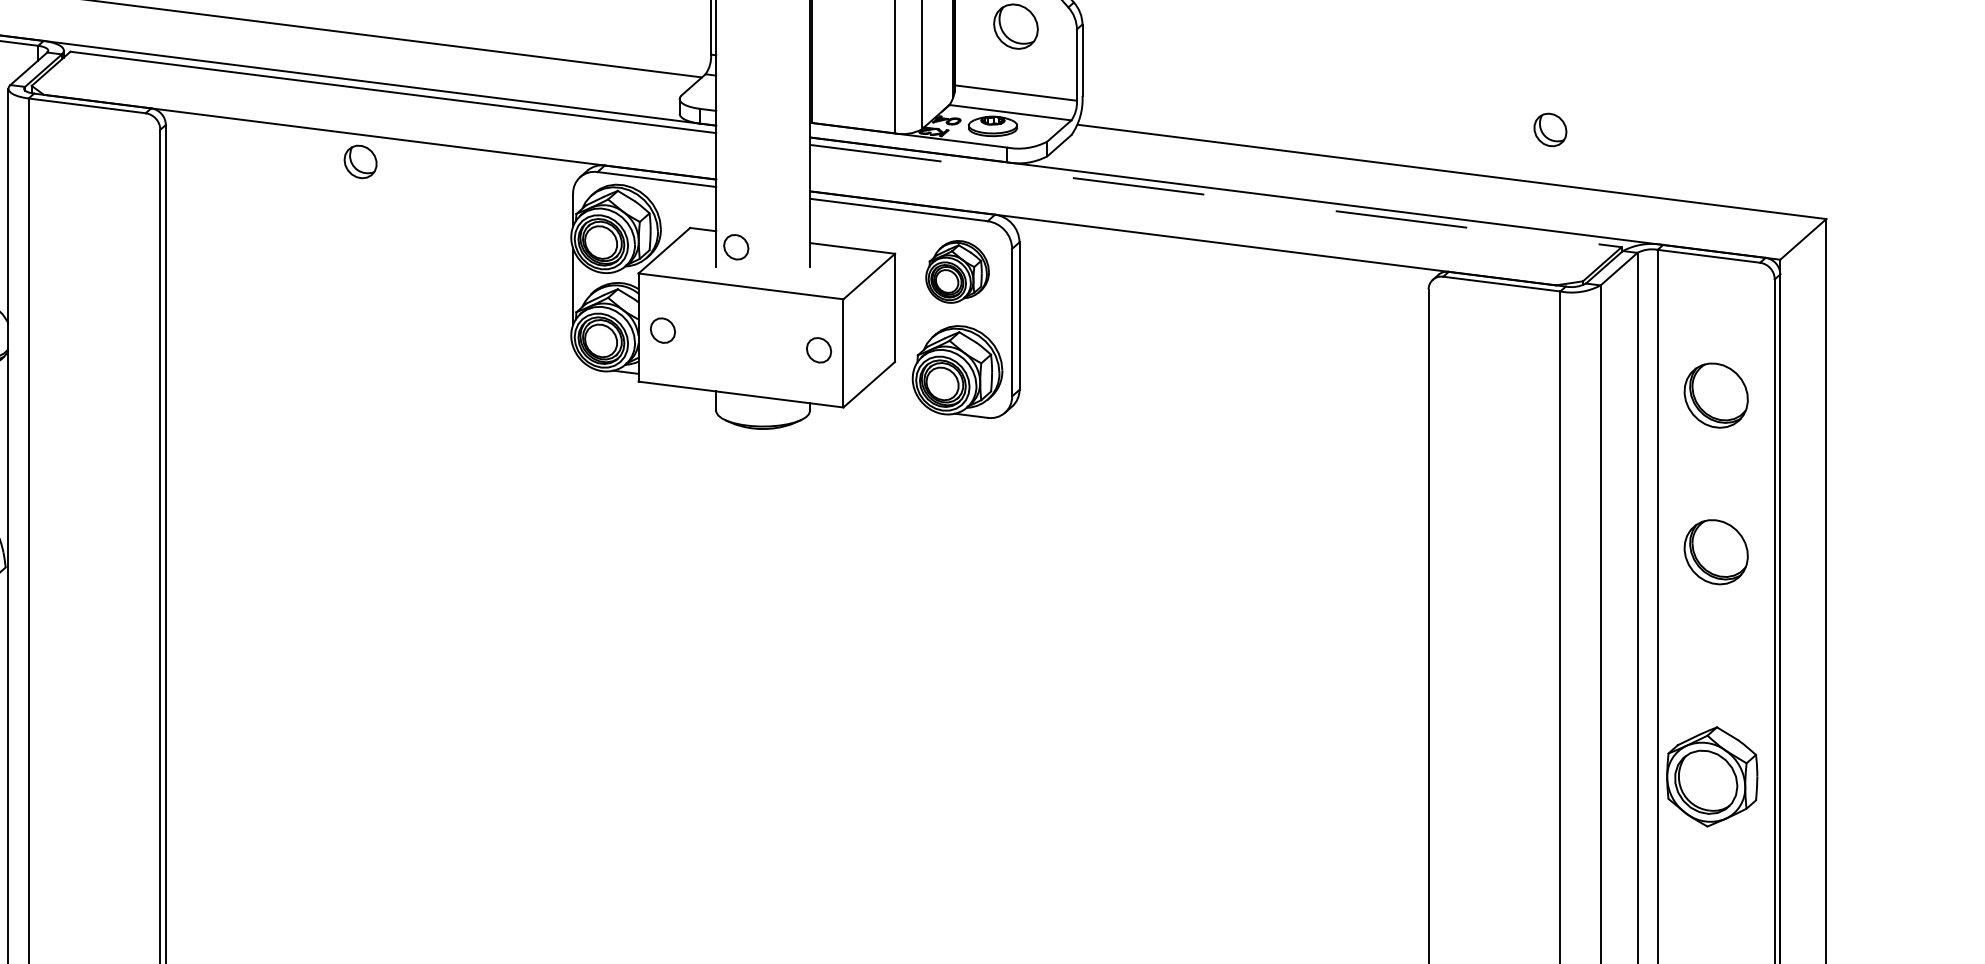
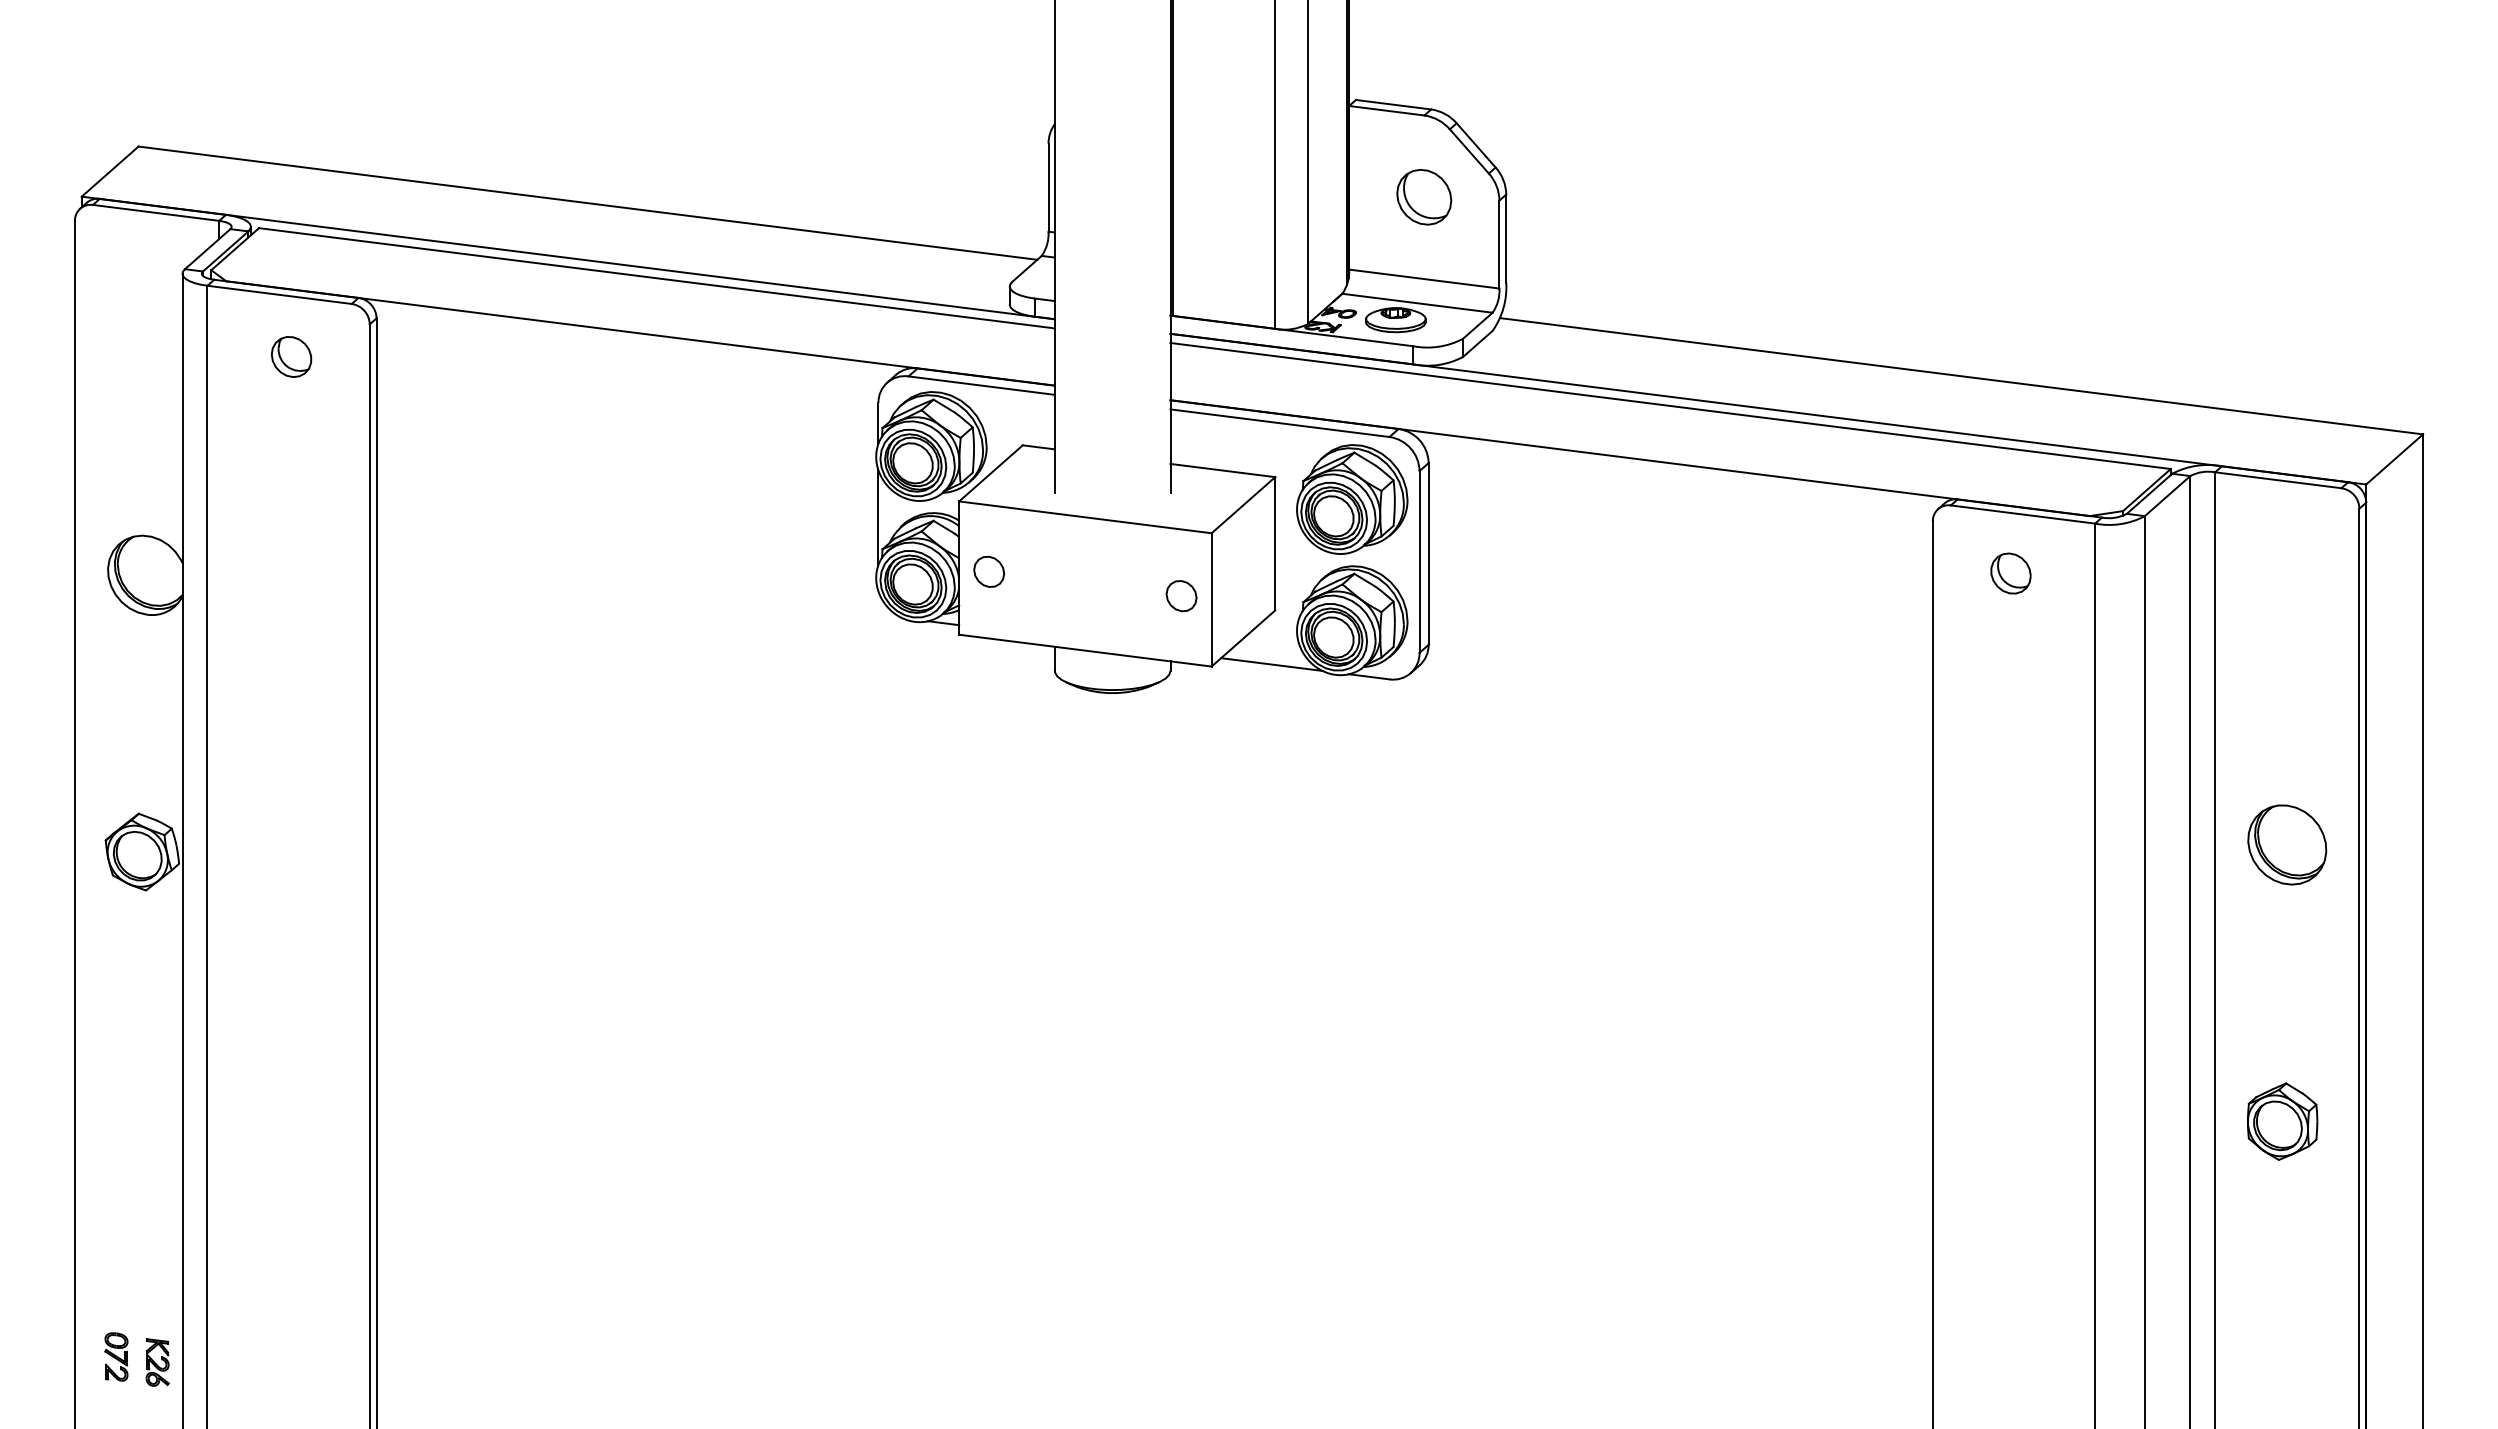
part: (1550, 129) -> (2010, 573), moved
part: (360, 161) -> (291, 356), moved
line: (1216, 196) -> (1671, 406), dashed -> solid
part: (736, 247) -> (1079, 469), removed
part: (957, 271) -> (1352, 499), size x1.43
part: (1716, 395) -> (2287, 651), removed
line: (892, 405) -> (1271, 664), added
part: (1712, 776) -> (2282, 1121), size x0.62

